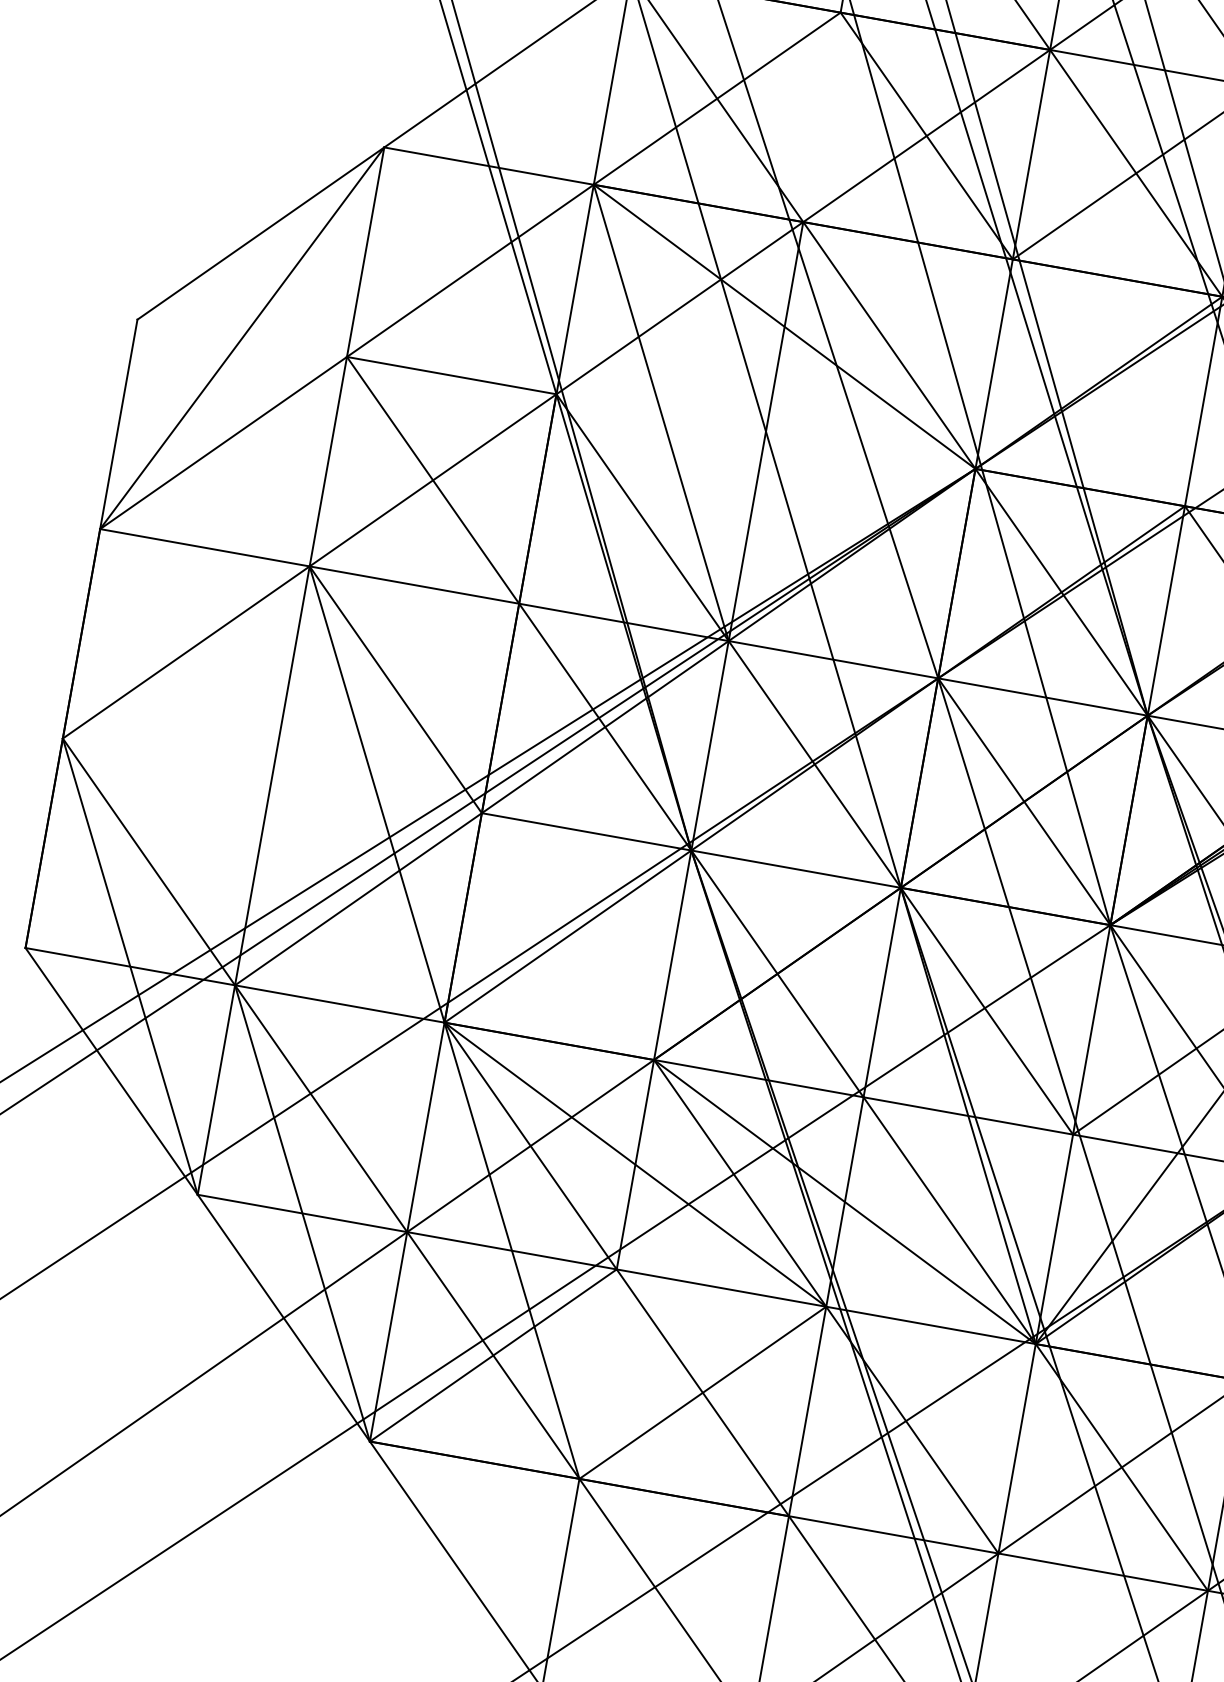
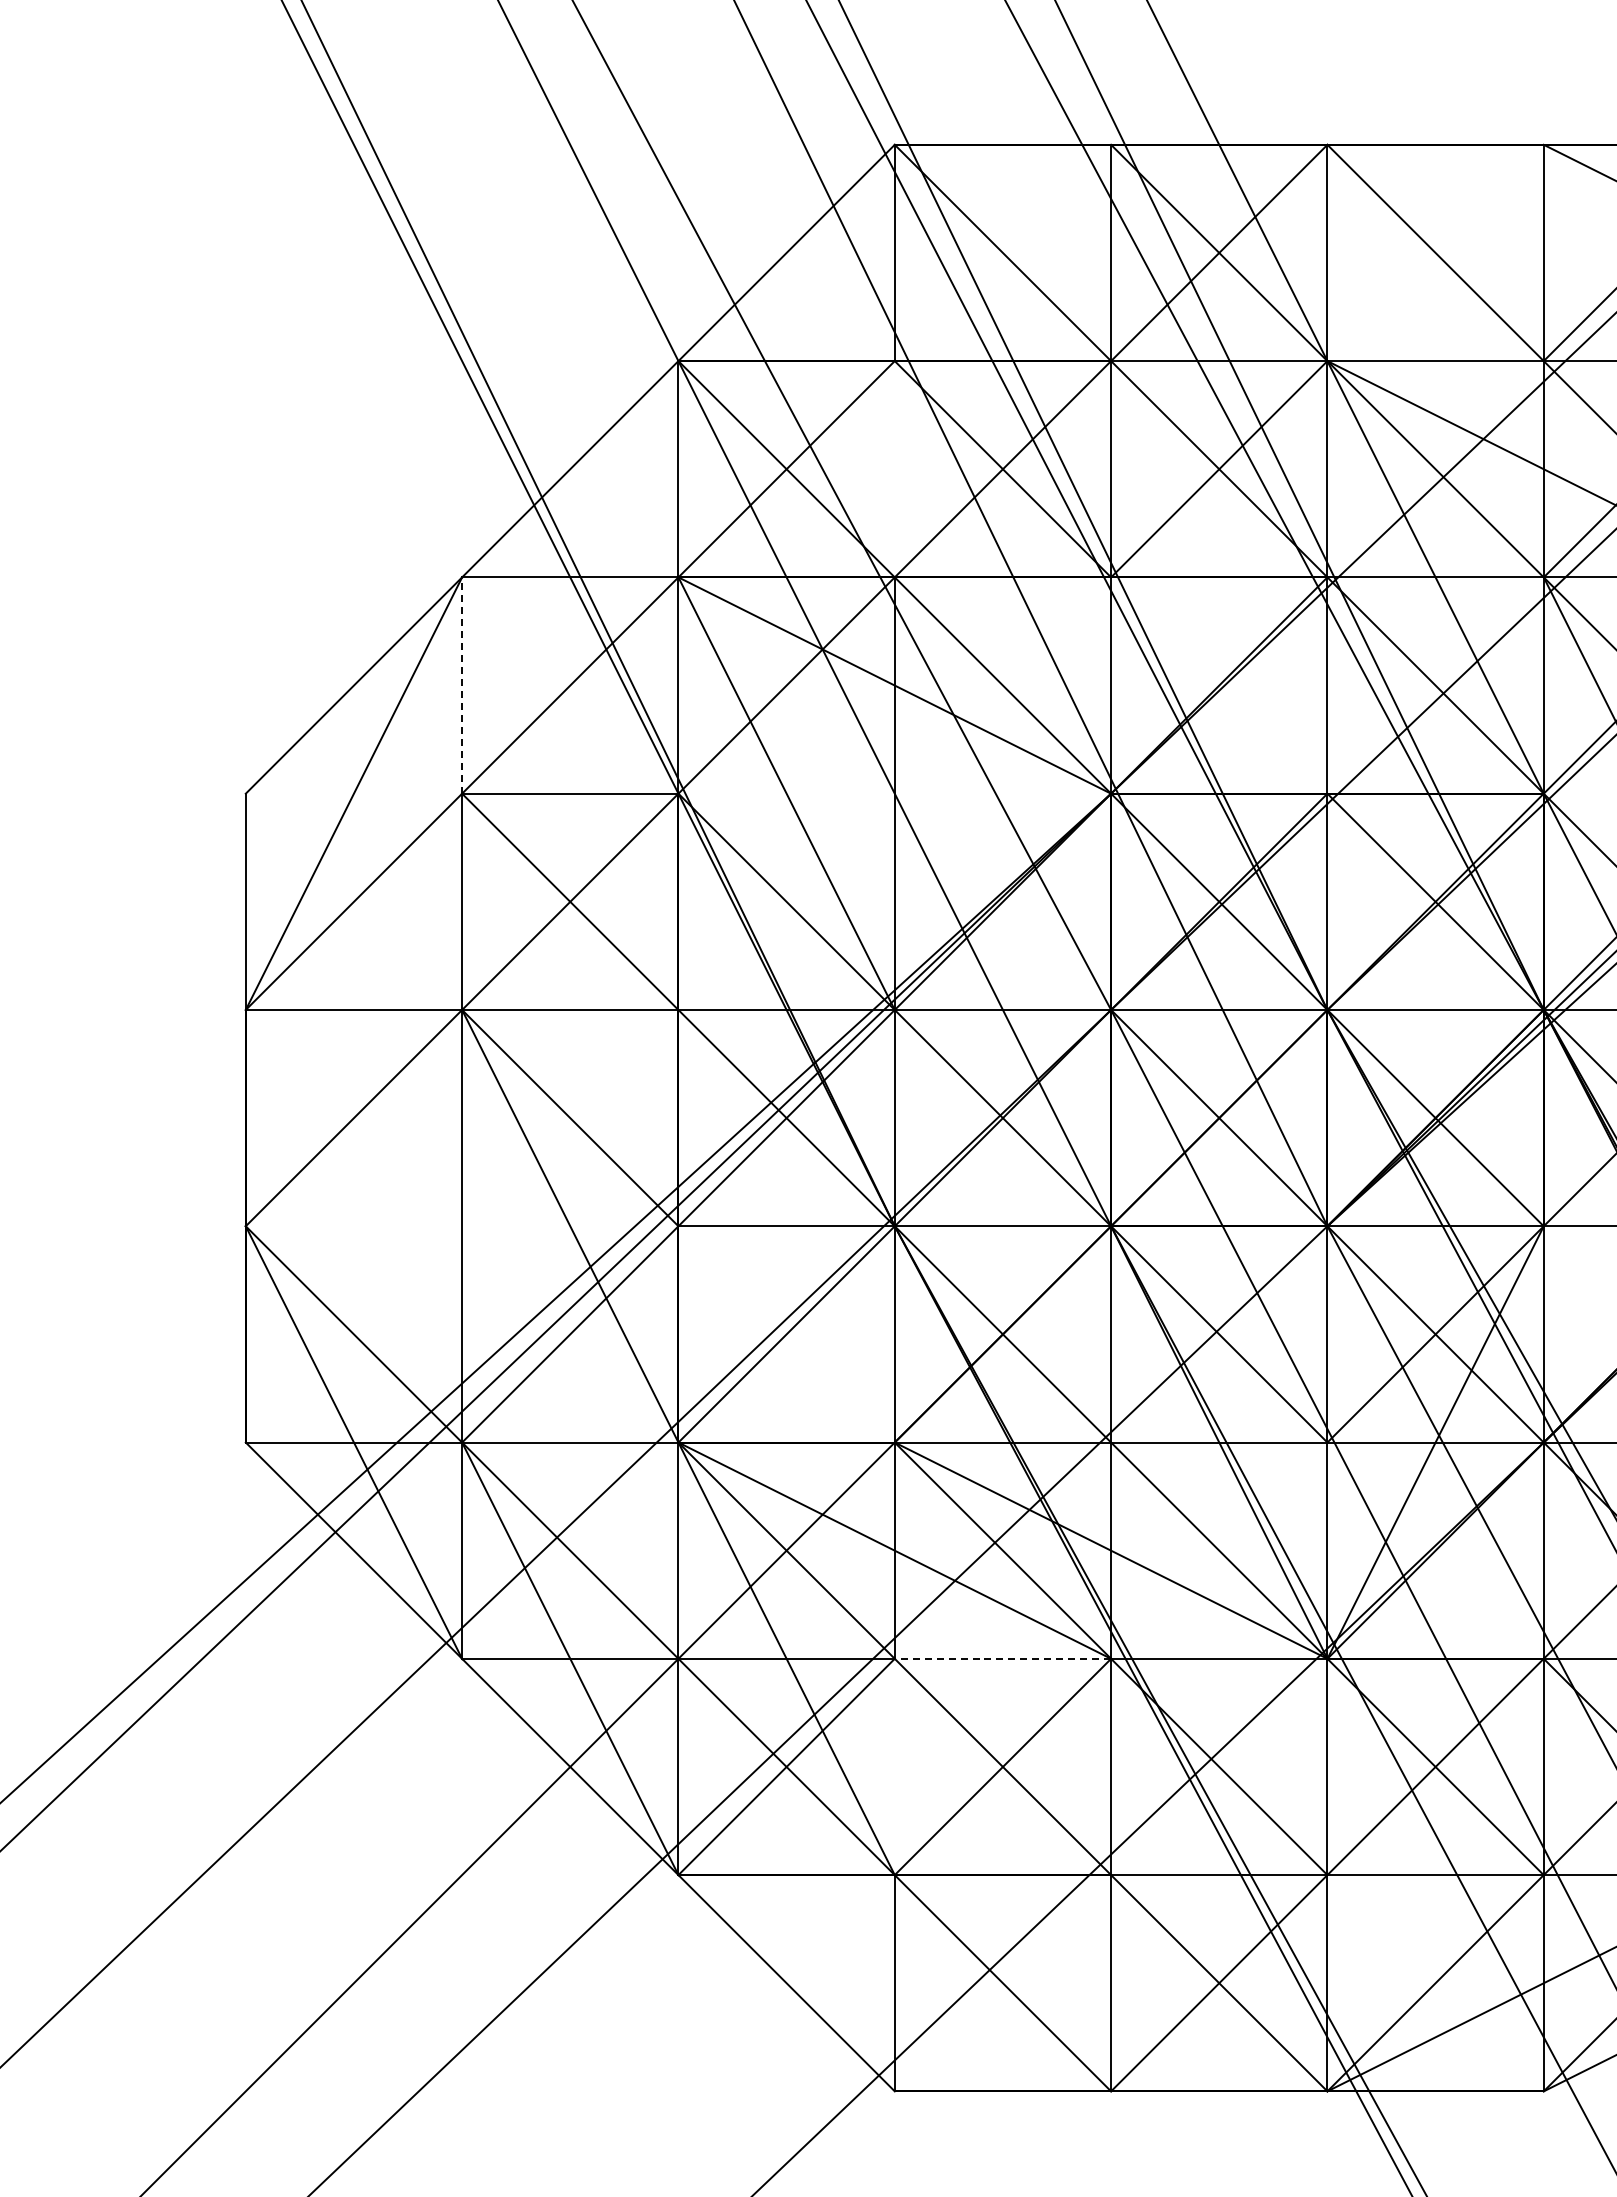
line: (366, 252) -> (462, 685), solid -> dashed
line: (721, 1287) -> (1002, 1658), solid -> dashed

